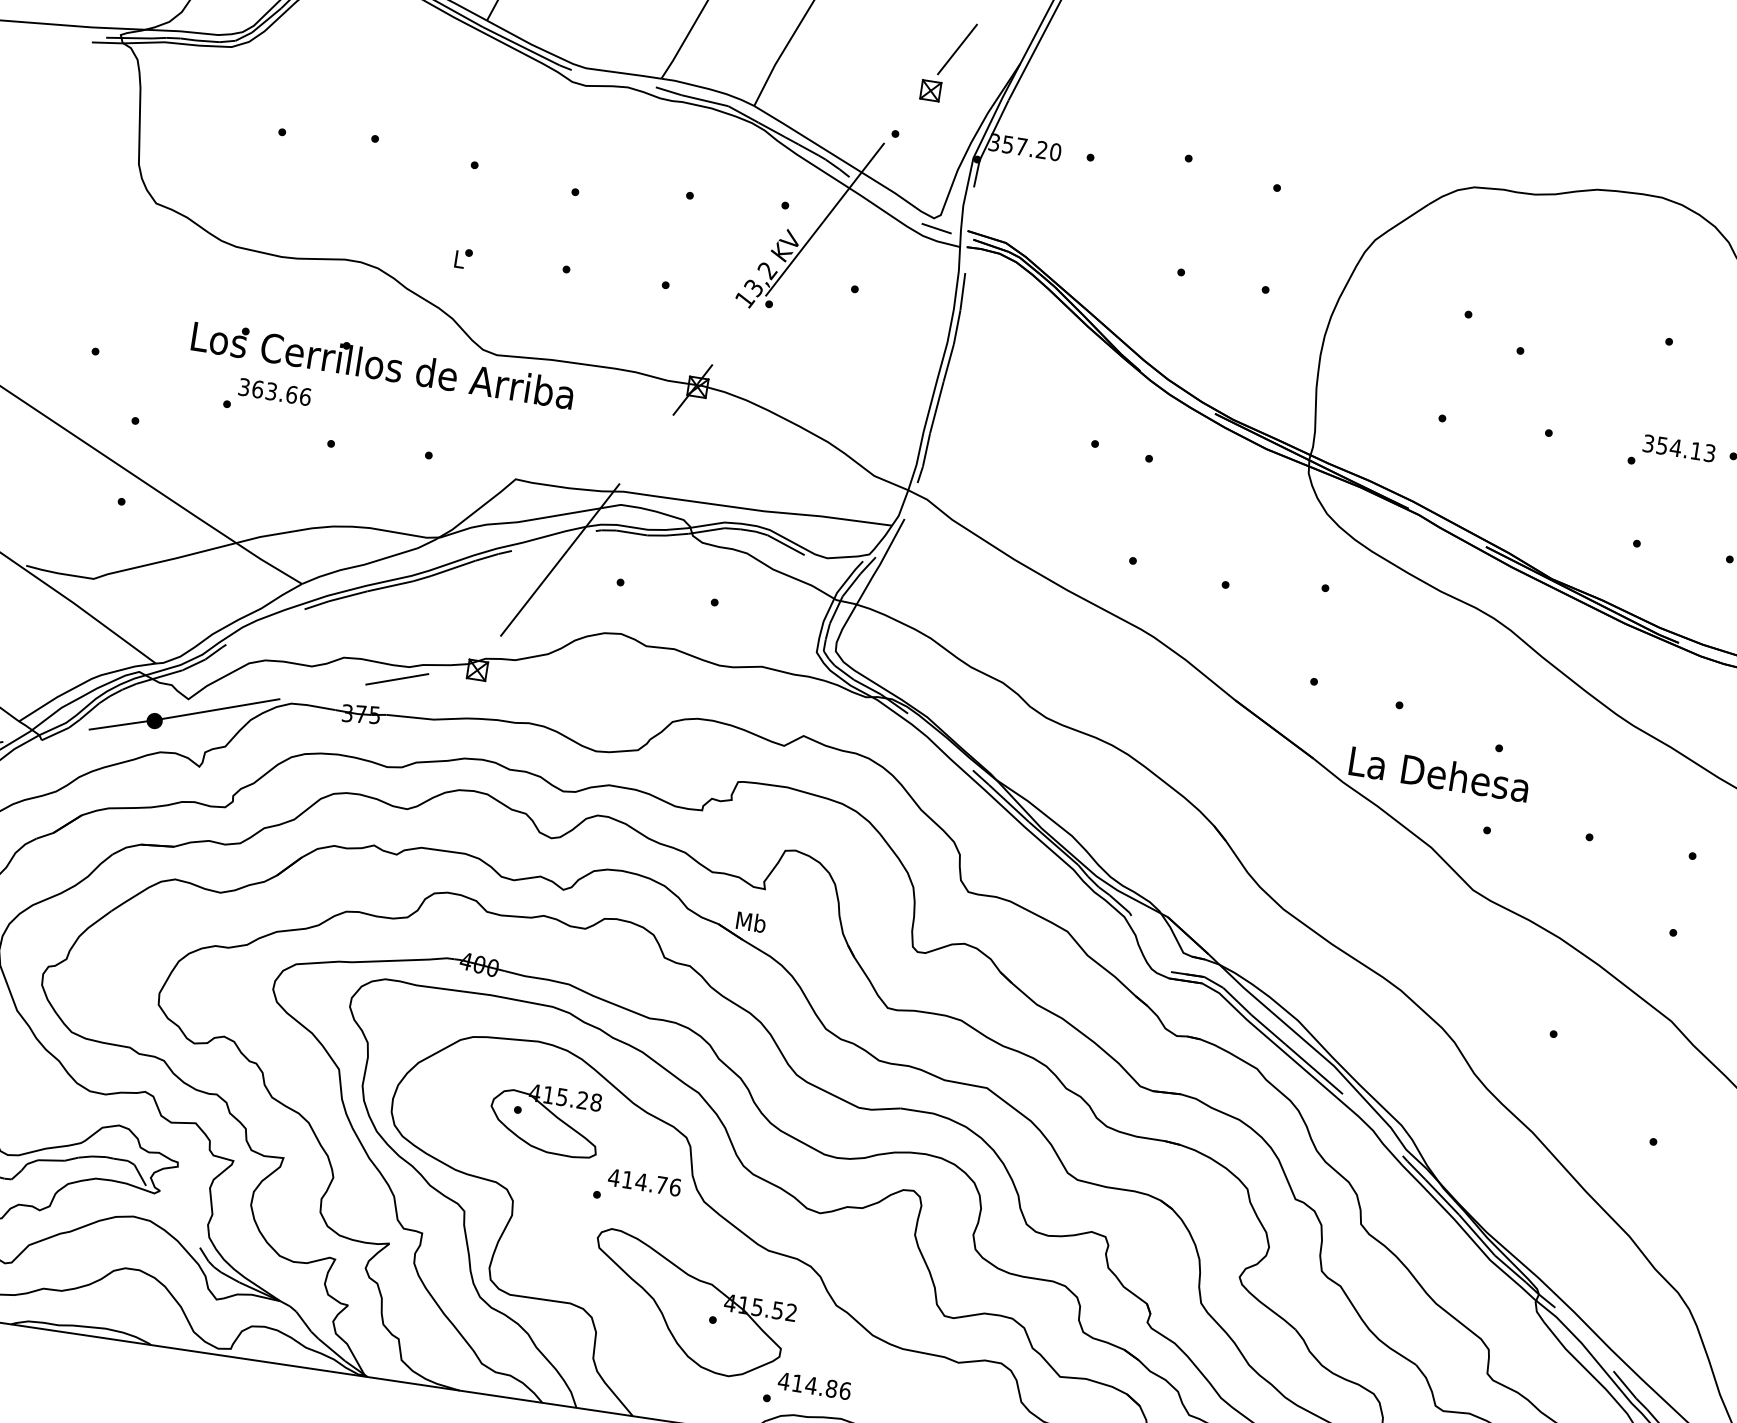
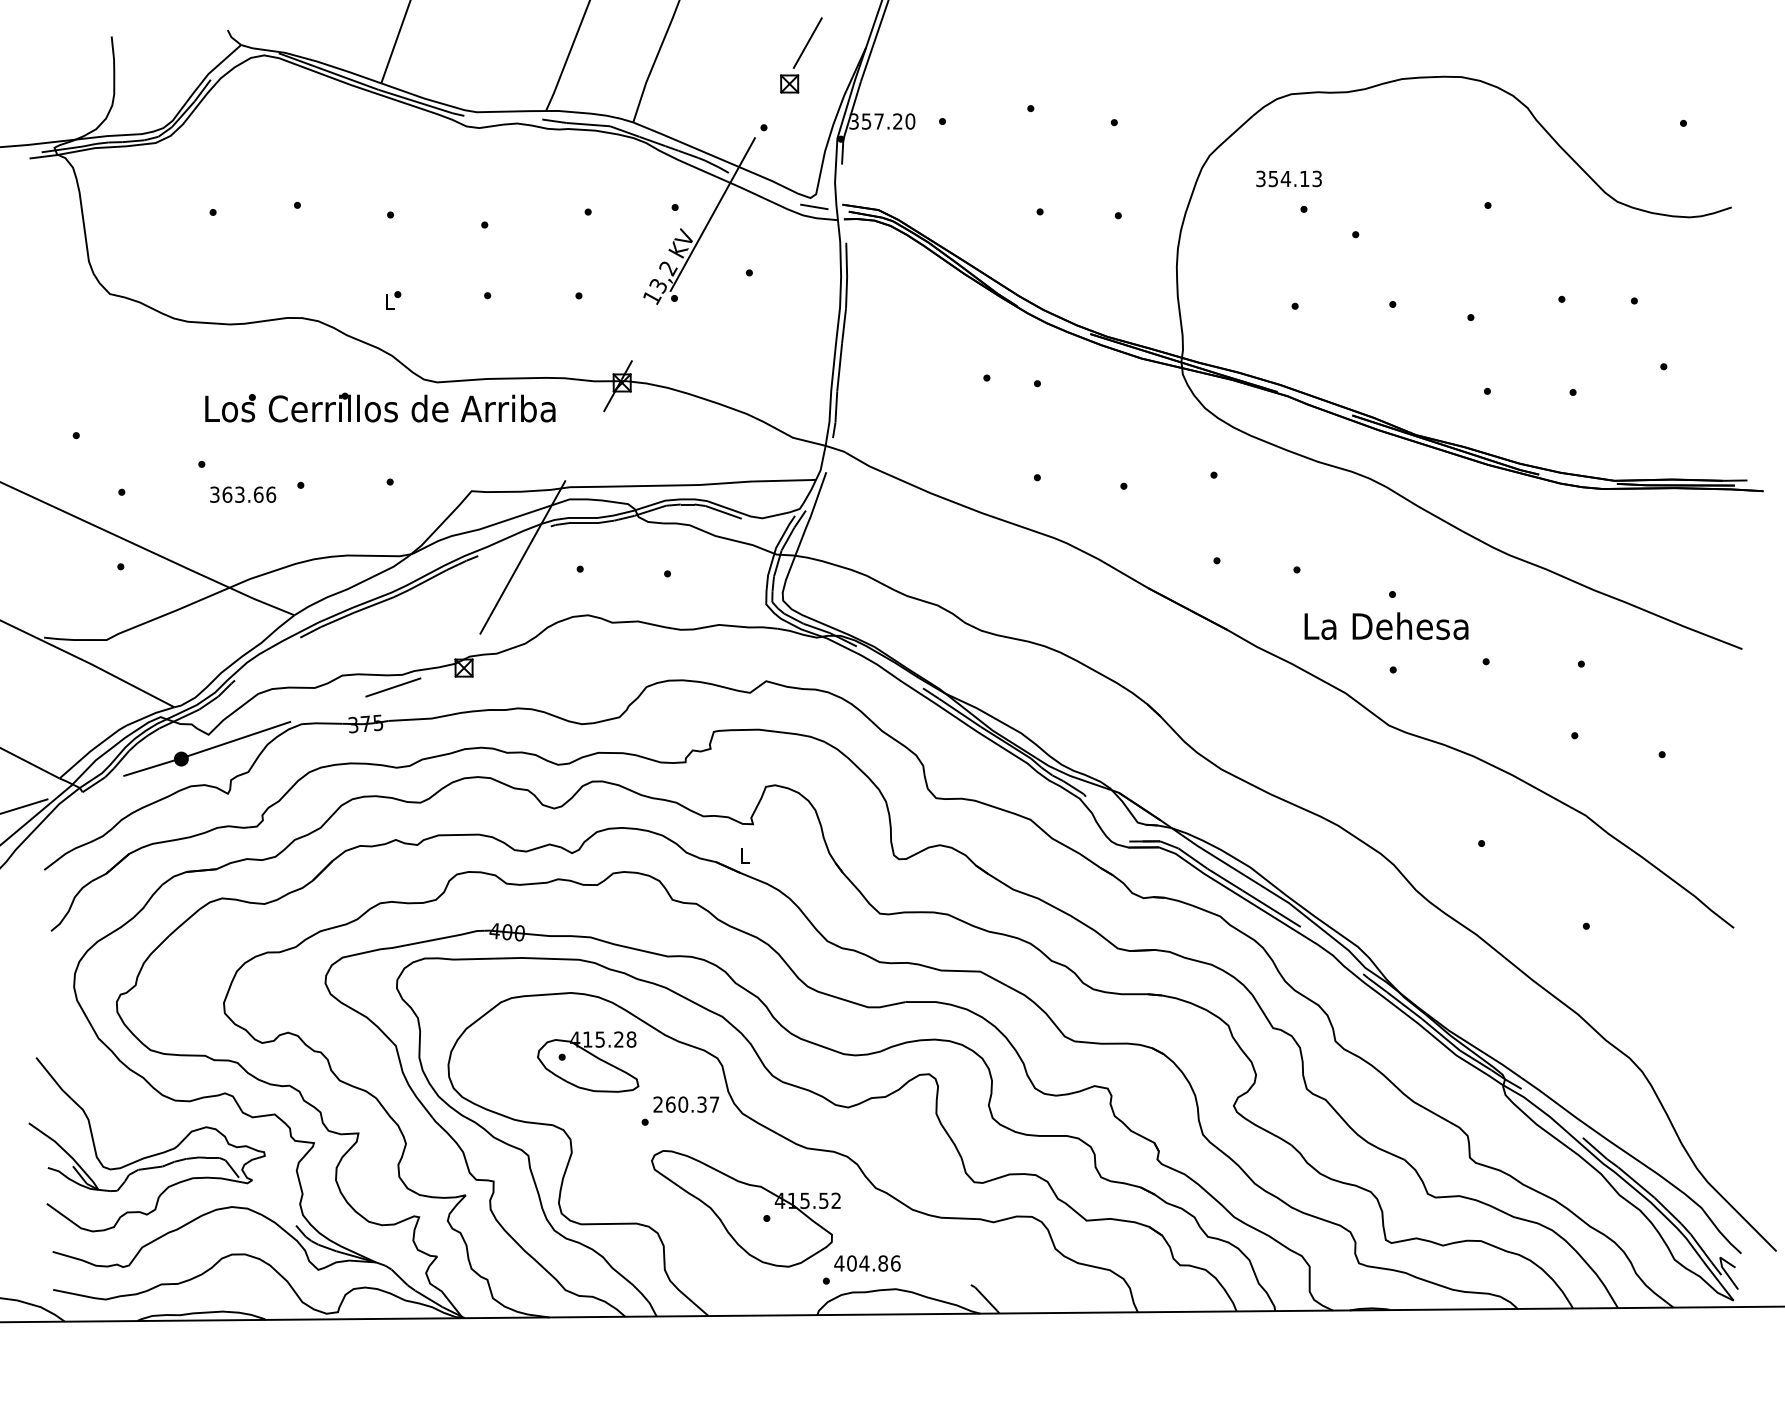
text: (383, 364) -> (380, 407), moved
text: (275, 391) -> (243, 494), moved
text: (1678, 447) -> (1288, 178), moved
text: (1439, 773) -> (1386, 625), moved
text: (751, 921) -> (745, 855), Mb -> L
text: (644, 1182) -> (686, 1104), 414.76 -> 260.37
text: (797, 1383) -> (851, 1263), 414.86 -> 404.86

